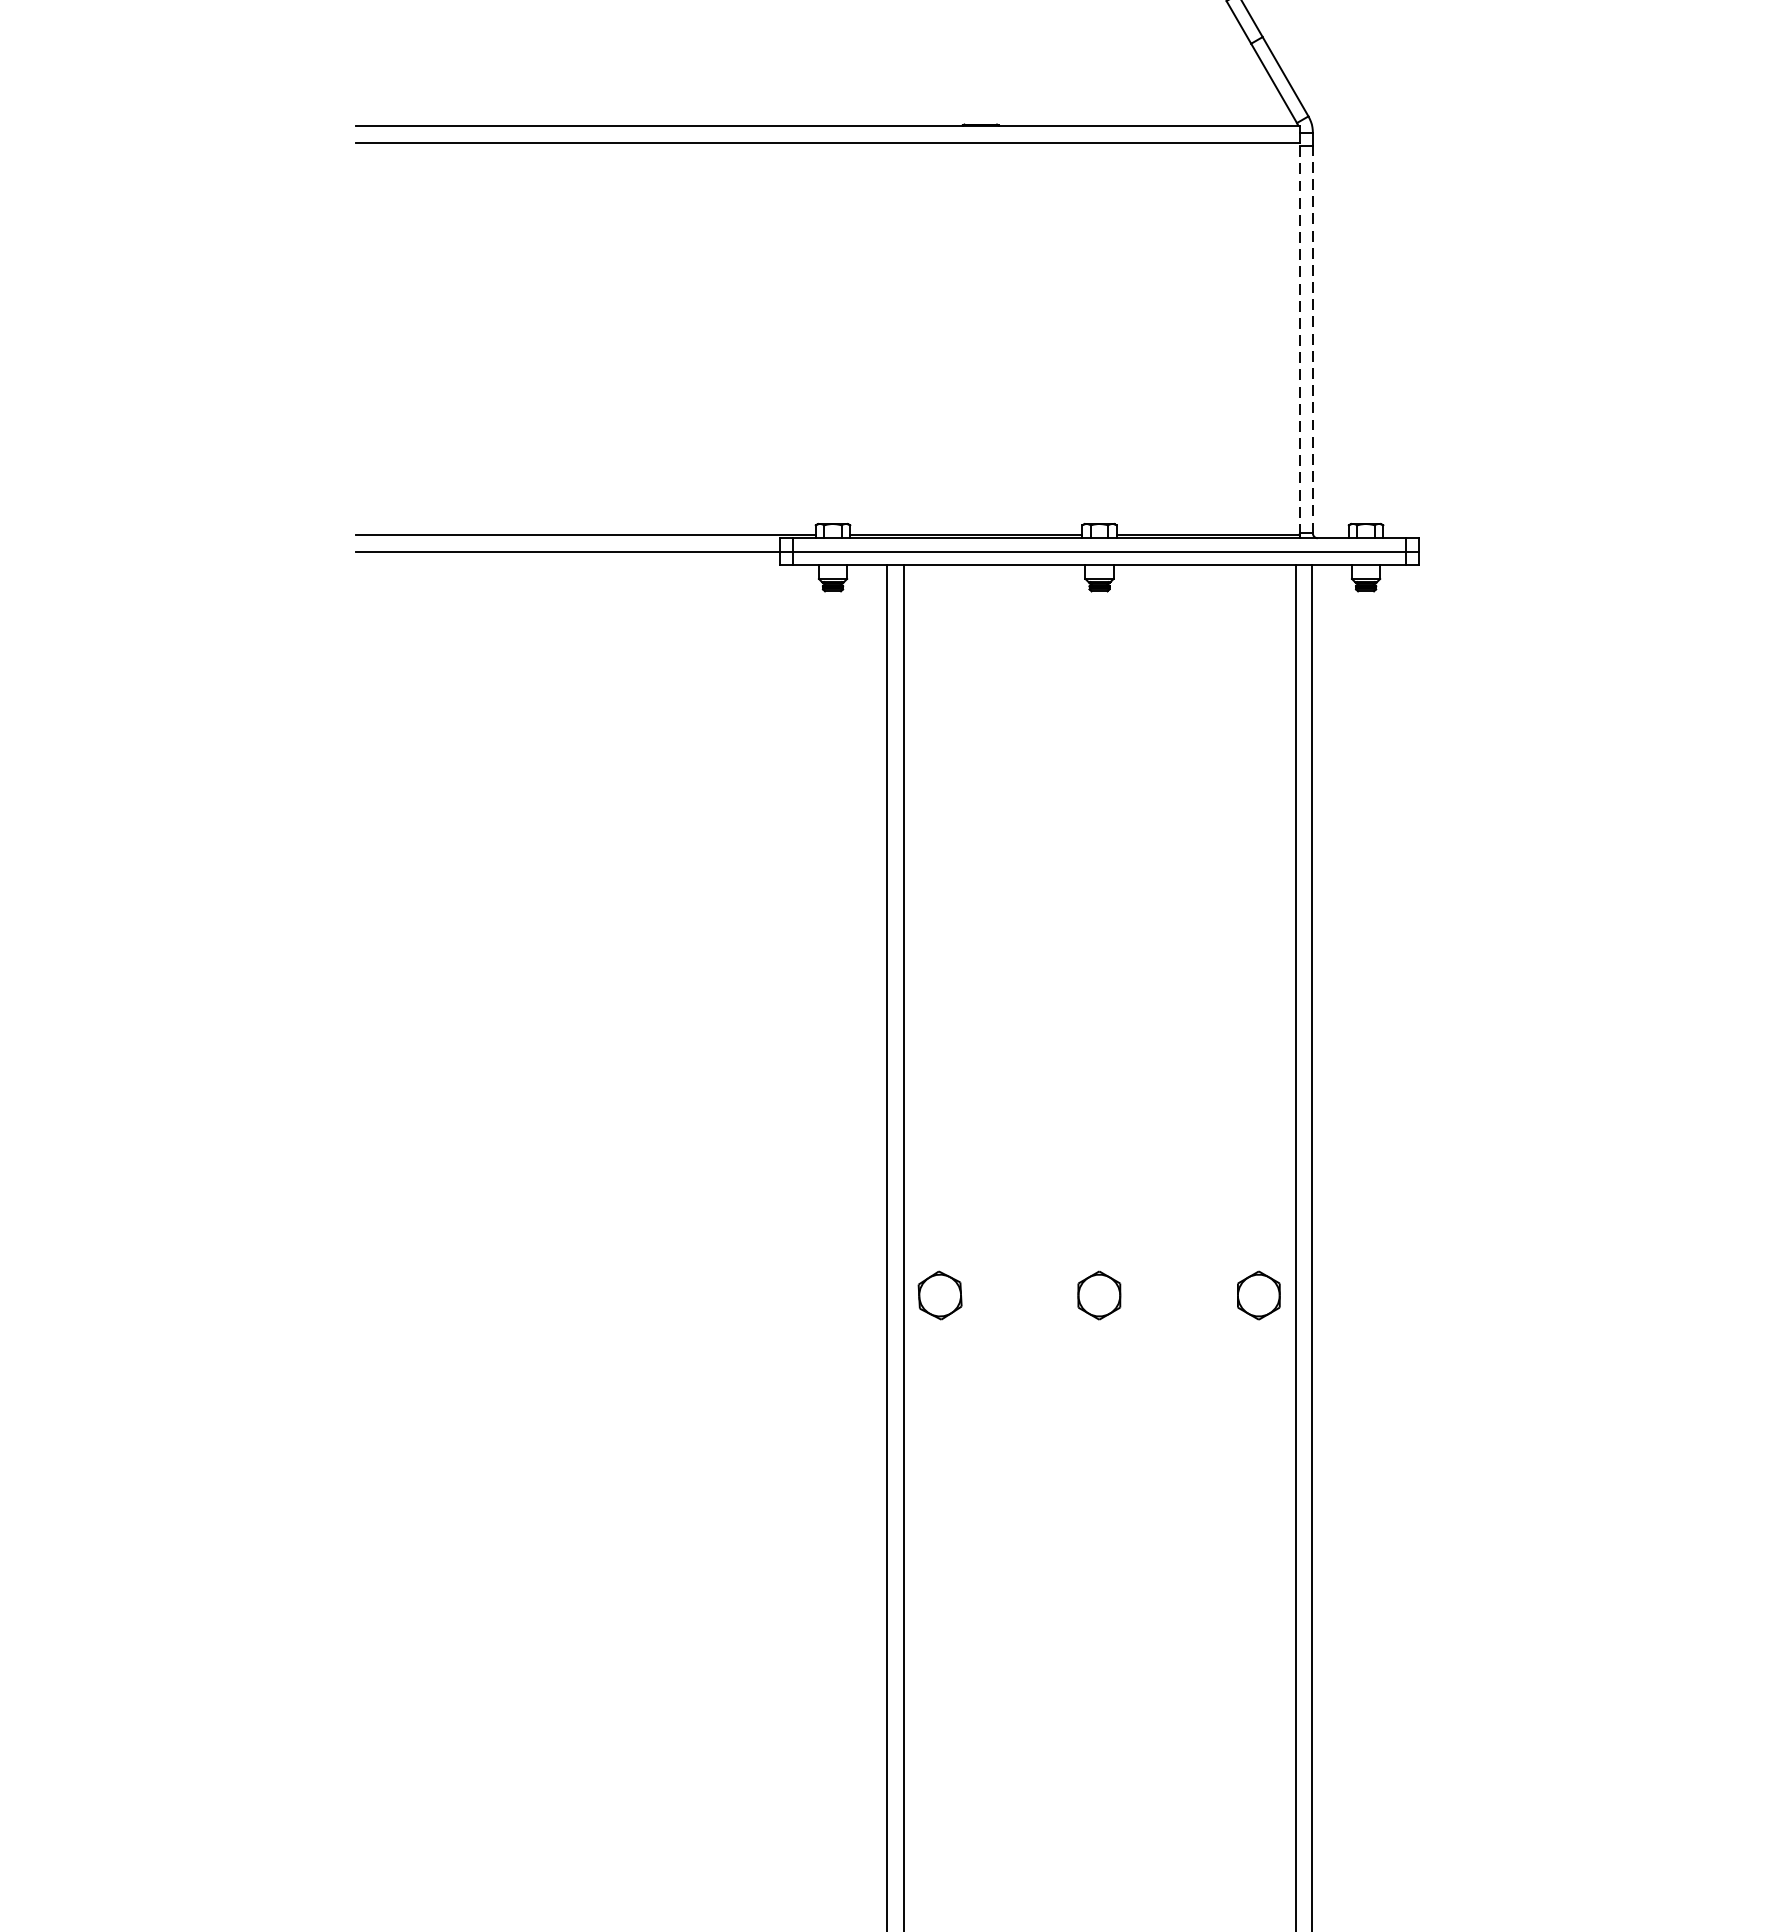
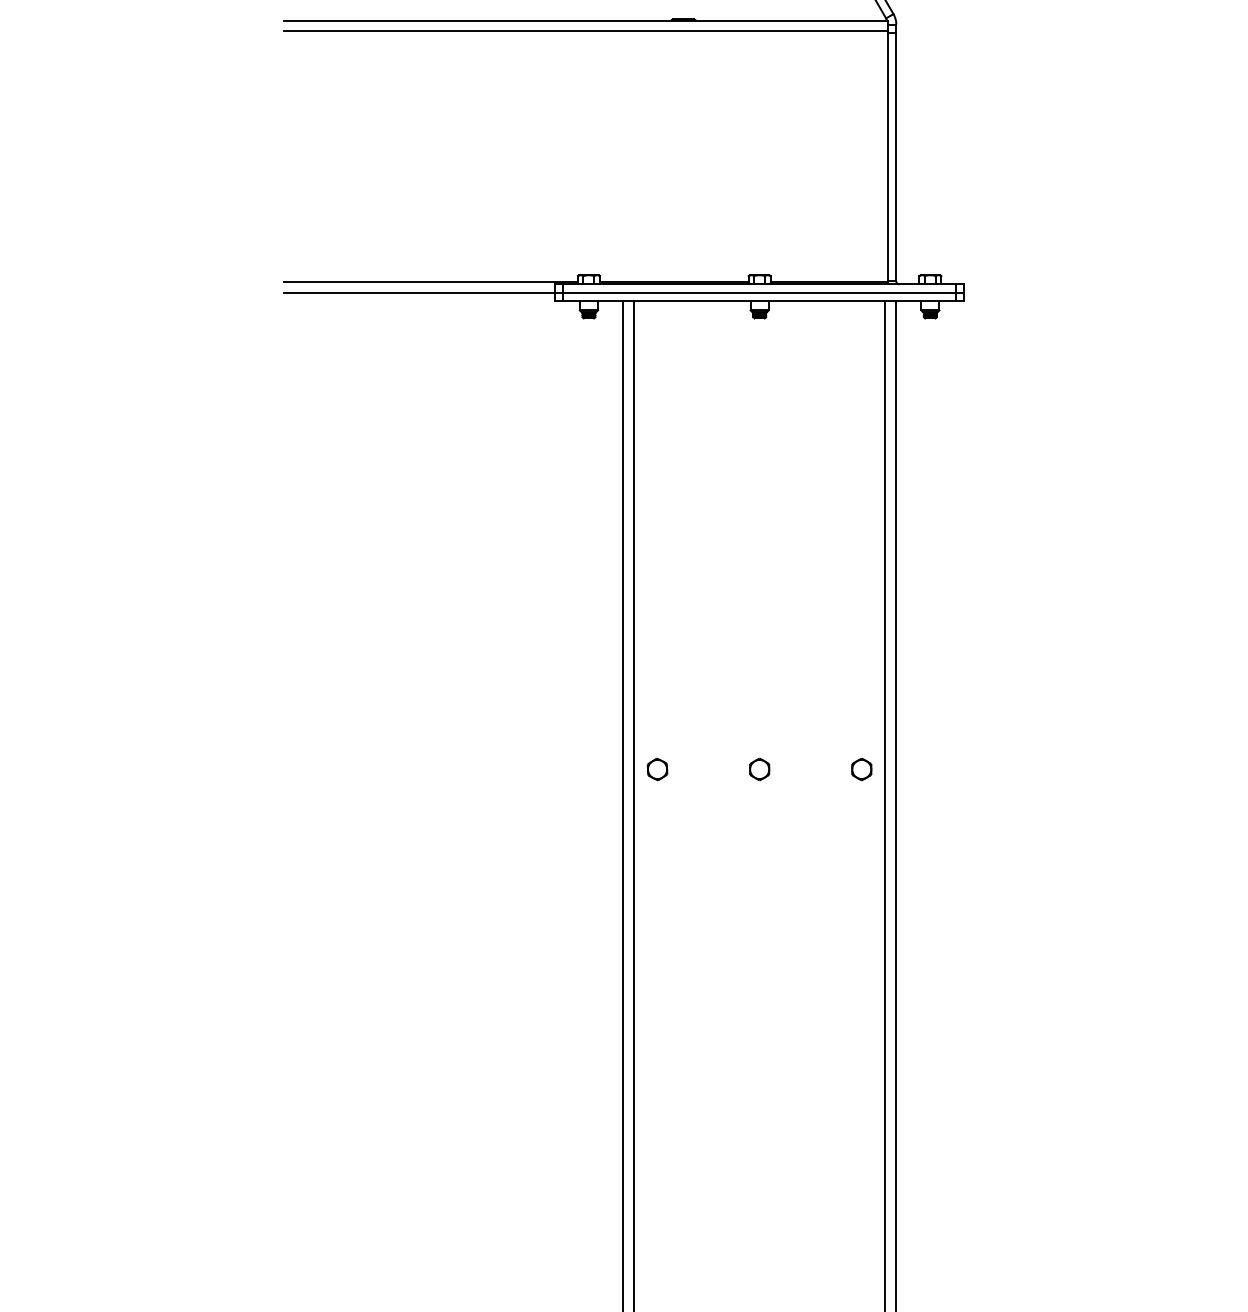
line: (1299, 338) -> (887, 156), dashed -> solid
line: (1313, 338) -> (896, 156), dashed -> solid
part: (940, 1295) -> (657, 769), size x0.71
part: (1099, 1295) -> (759, 769), size x0.71
part: (1258, 1295) -> (861, 769), size x0.71

